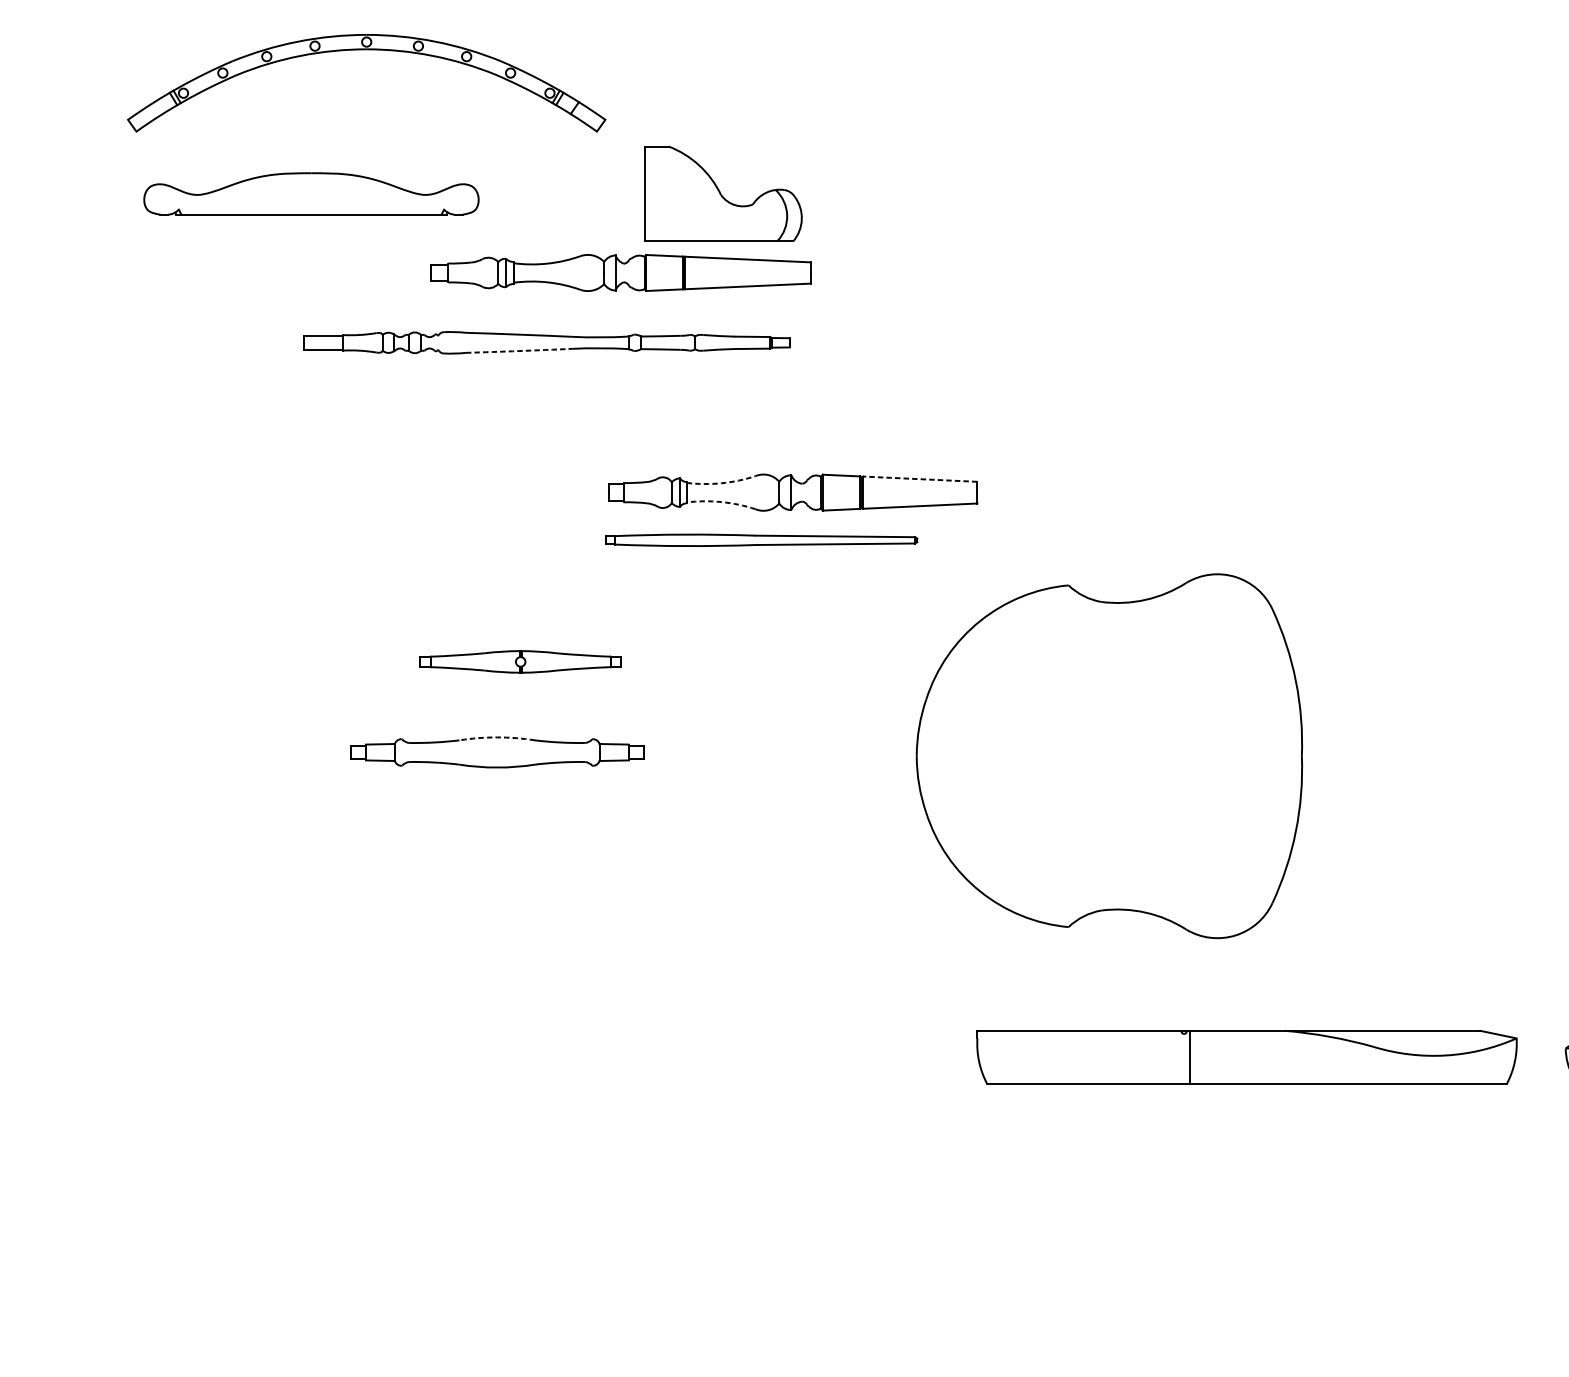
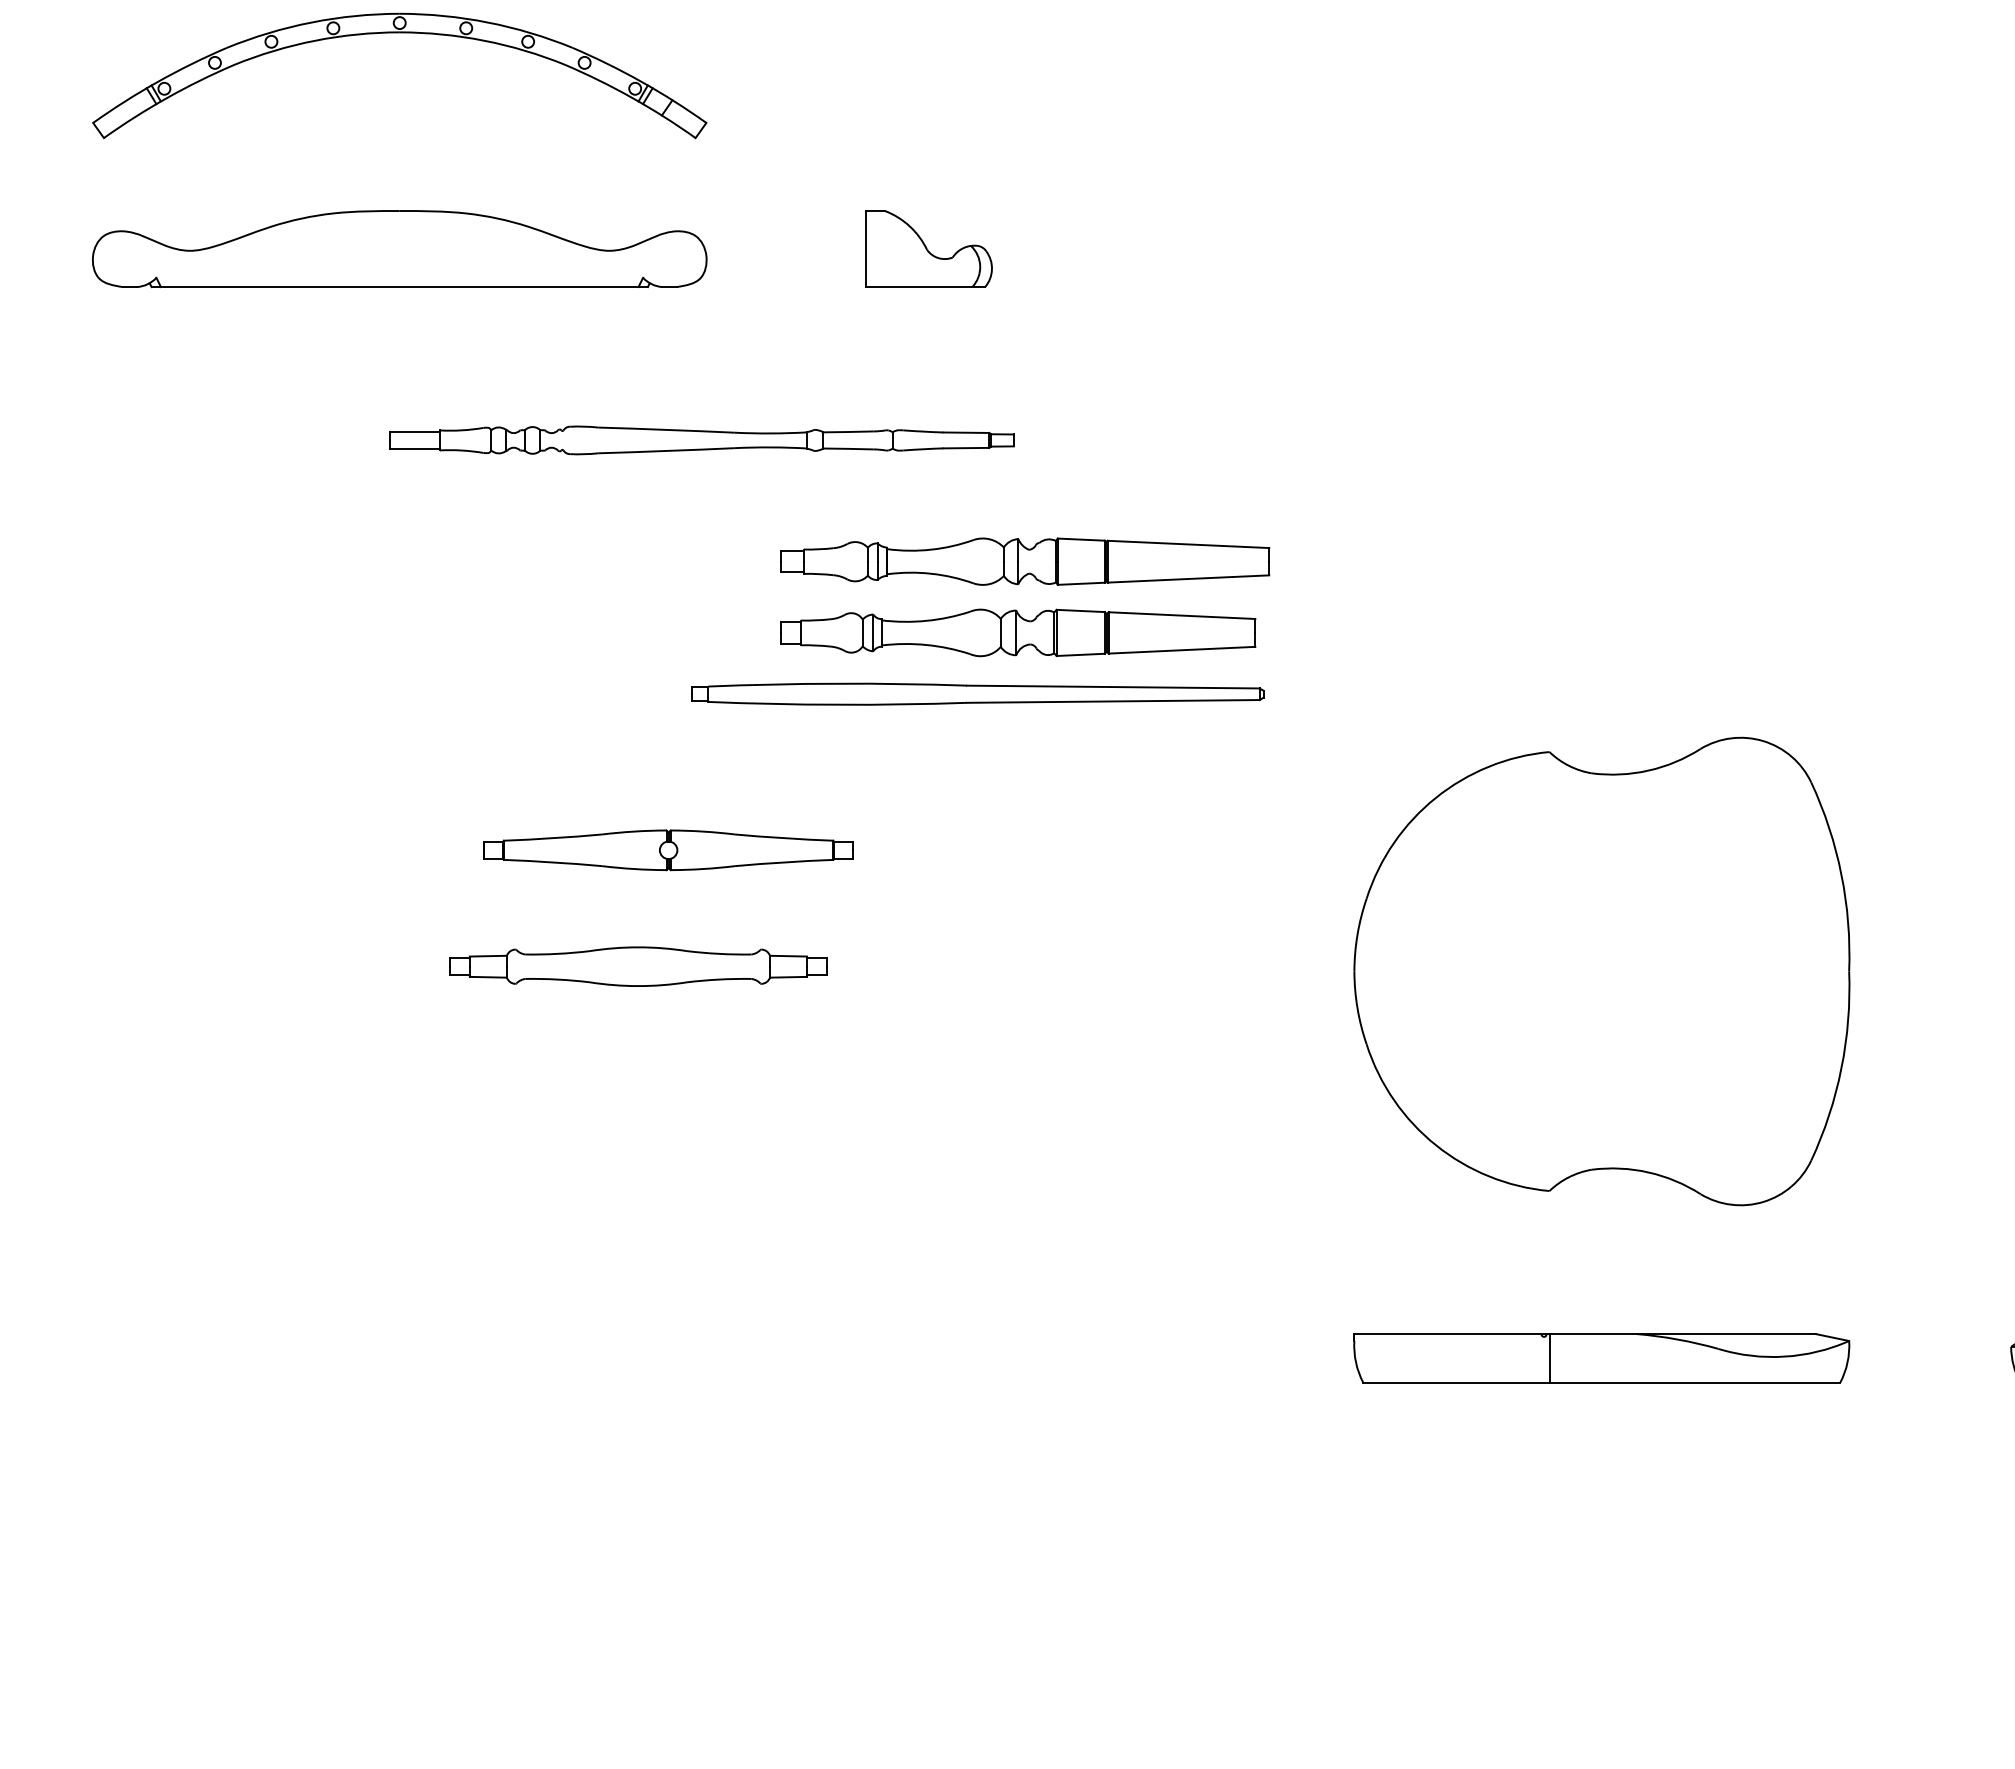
part: (366, 50) -> (399, 33), moved
part: (723, 193) -> (928, 248), size x0.62
part: (311, 194) -> (399, 249), size x1.43
part: (621, 272) -> (1025, 561), moved
arc: (519, 351) -> (666, 451), dashed -> solid
line: (919, 479) -> (1181, 615), dashed -> solid
arc: (721, 483) -> (926, 620), dashed -> solid
arc: (721, 502) -> (926, 645), dashed -> solid
part: (761, 539) -> (977, 693), size x1.43
part: (520, 662) -> (668, 850), size x1.43
arc: (497, 737) -> (638, 947), dashed -> solid
part: (1109, 756) -> (1601, 971), moved
part: (1246, 1057) -> (1601, 1358), size x0.71

